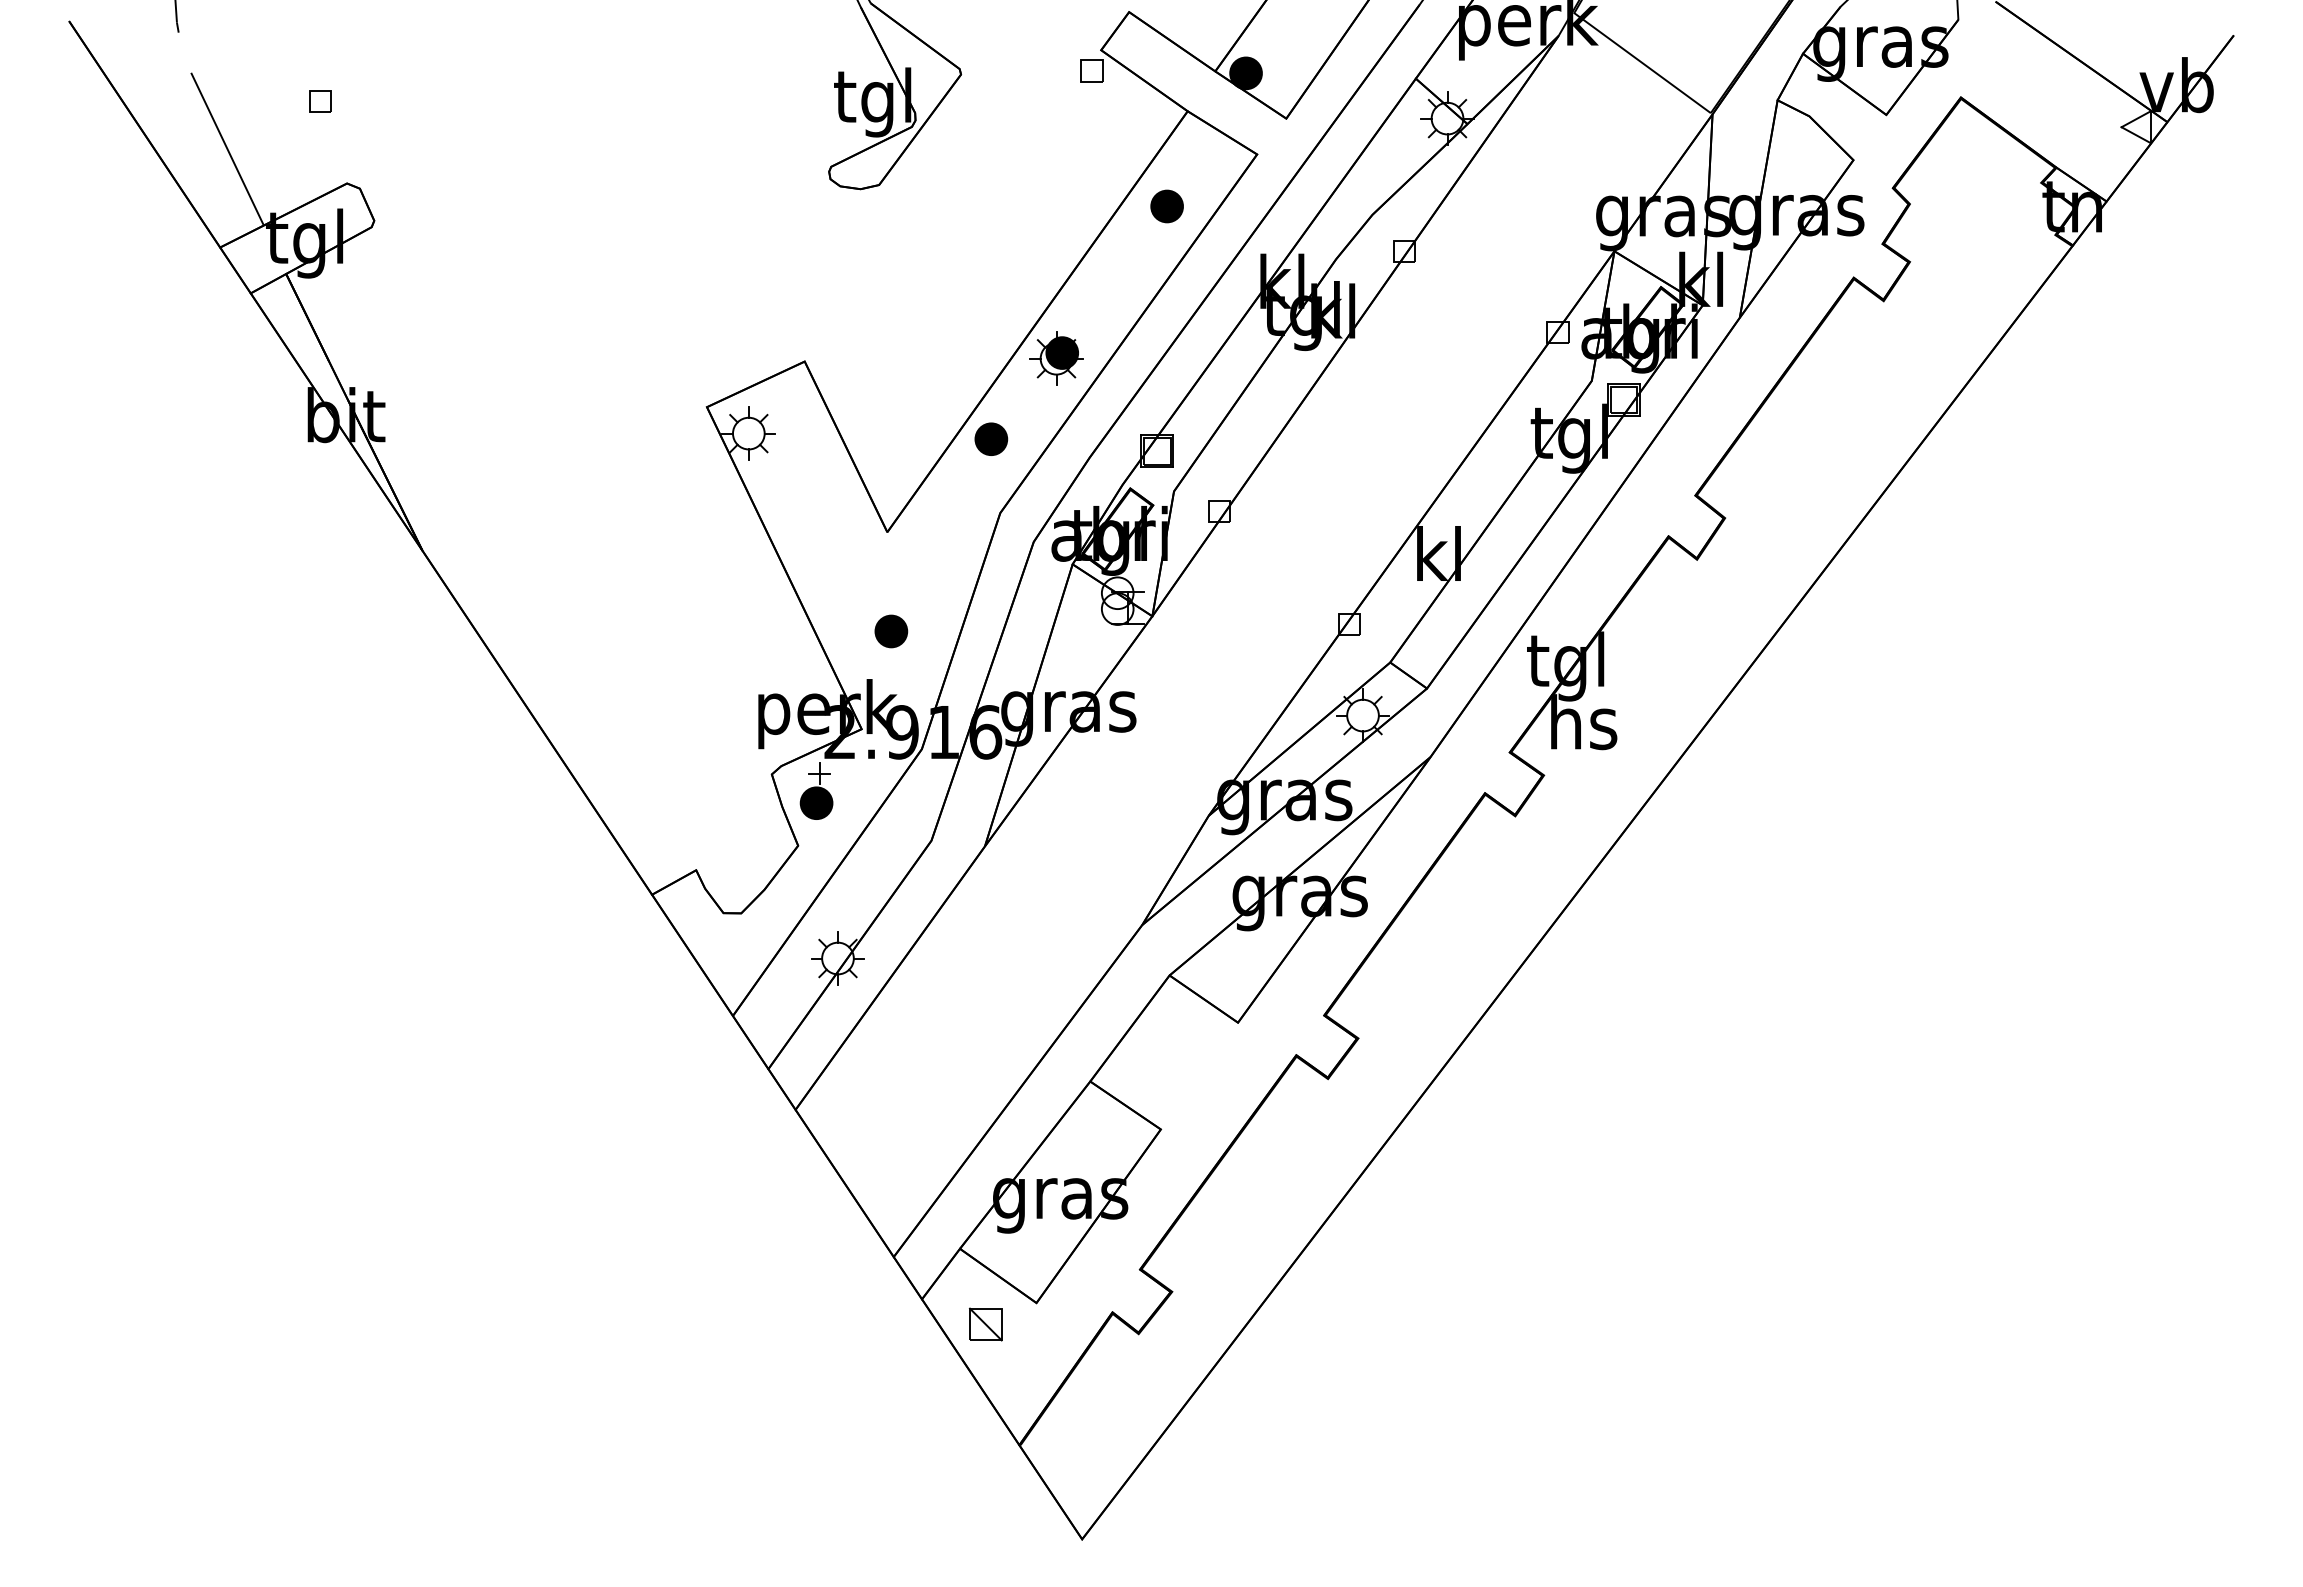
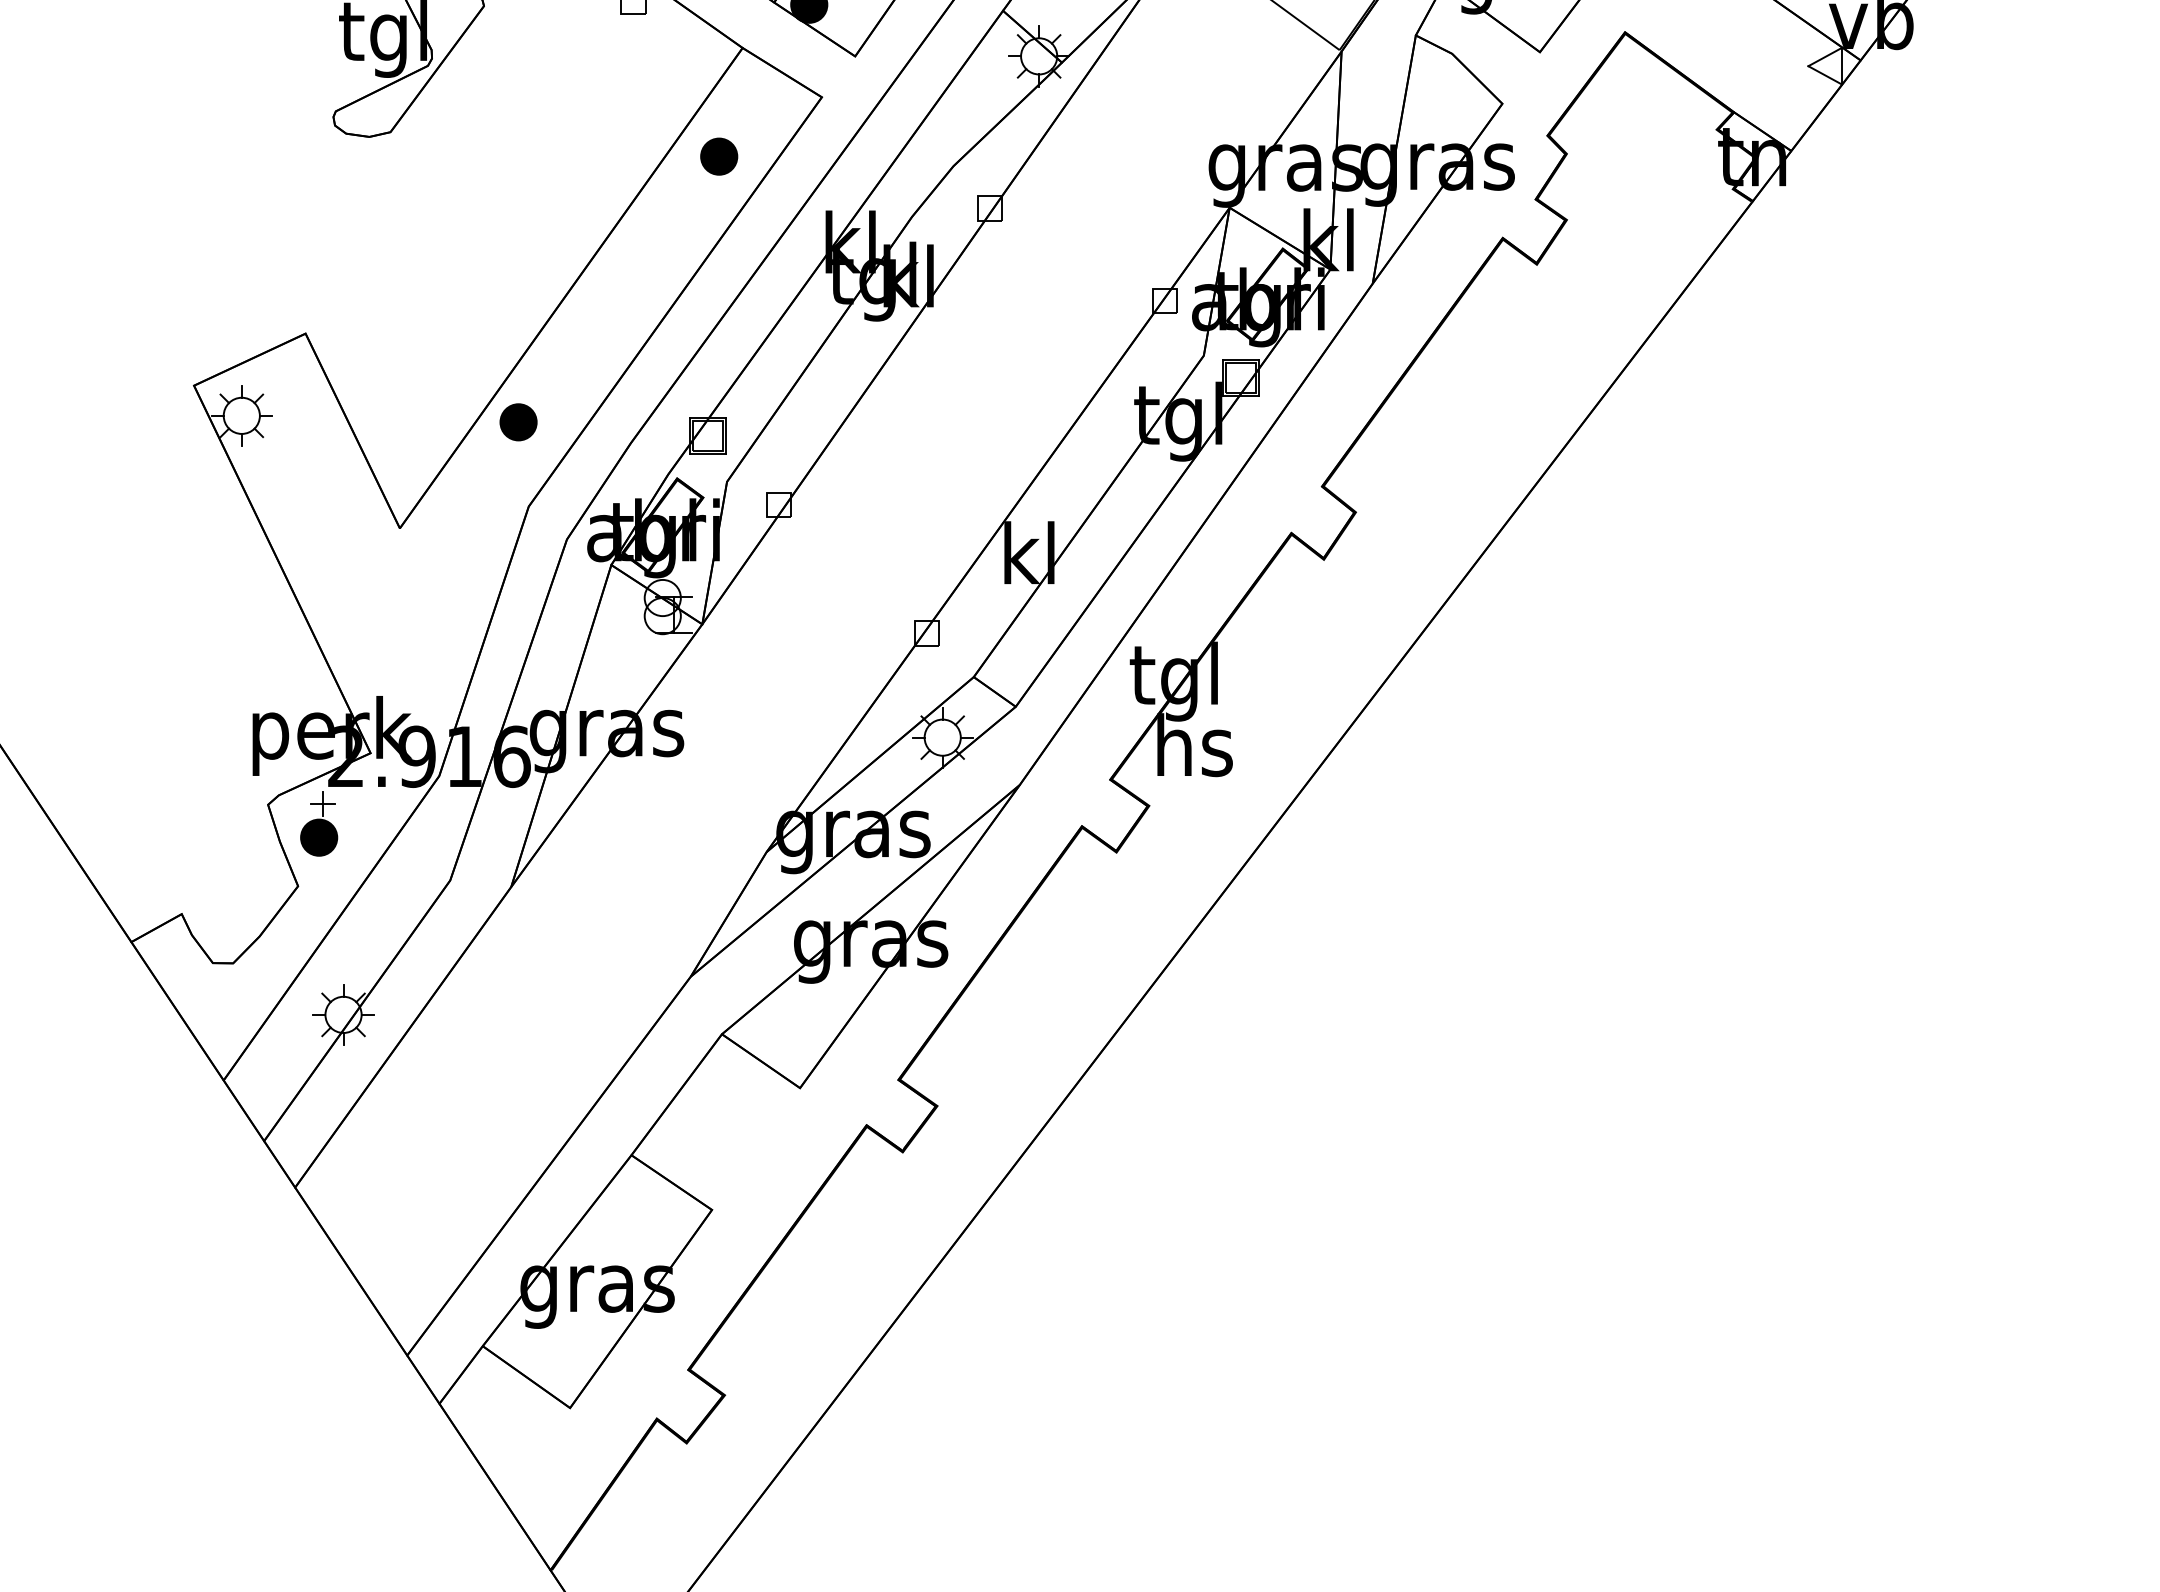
part: (1056, 358) -> (592, 330), removed
part: (891, 631) -> (404, 641), removed
part: (985, 1324) -> (511, 1432), removed

